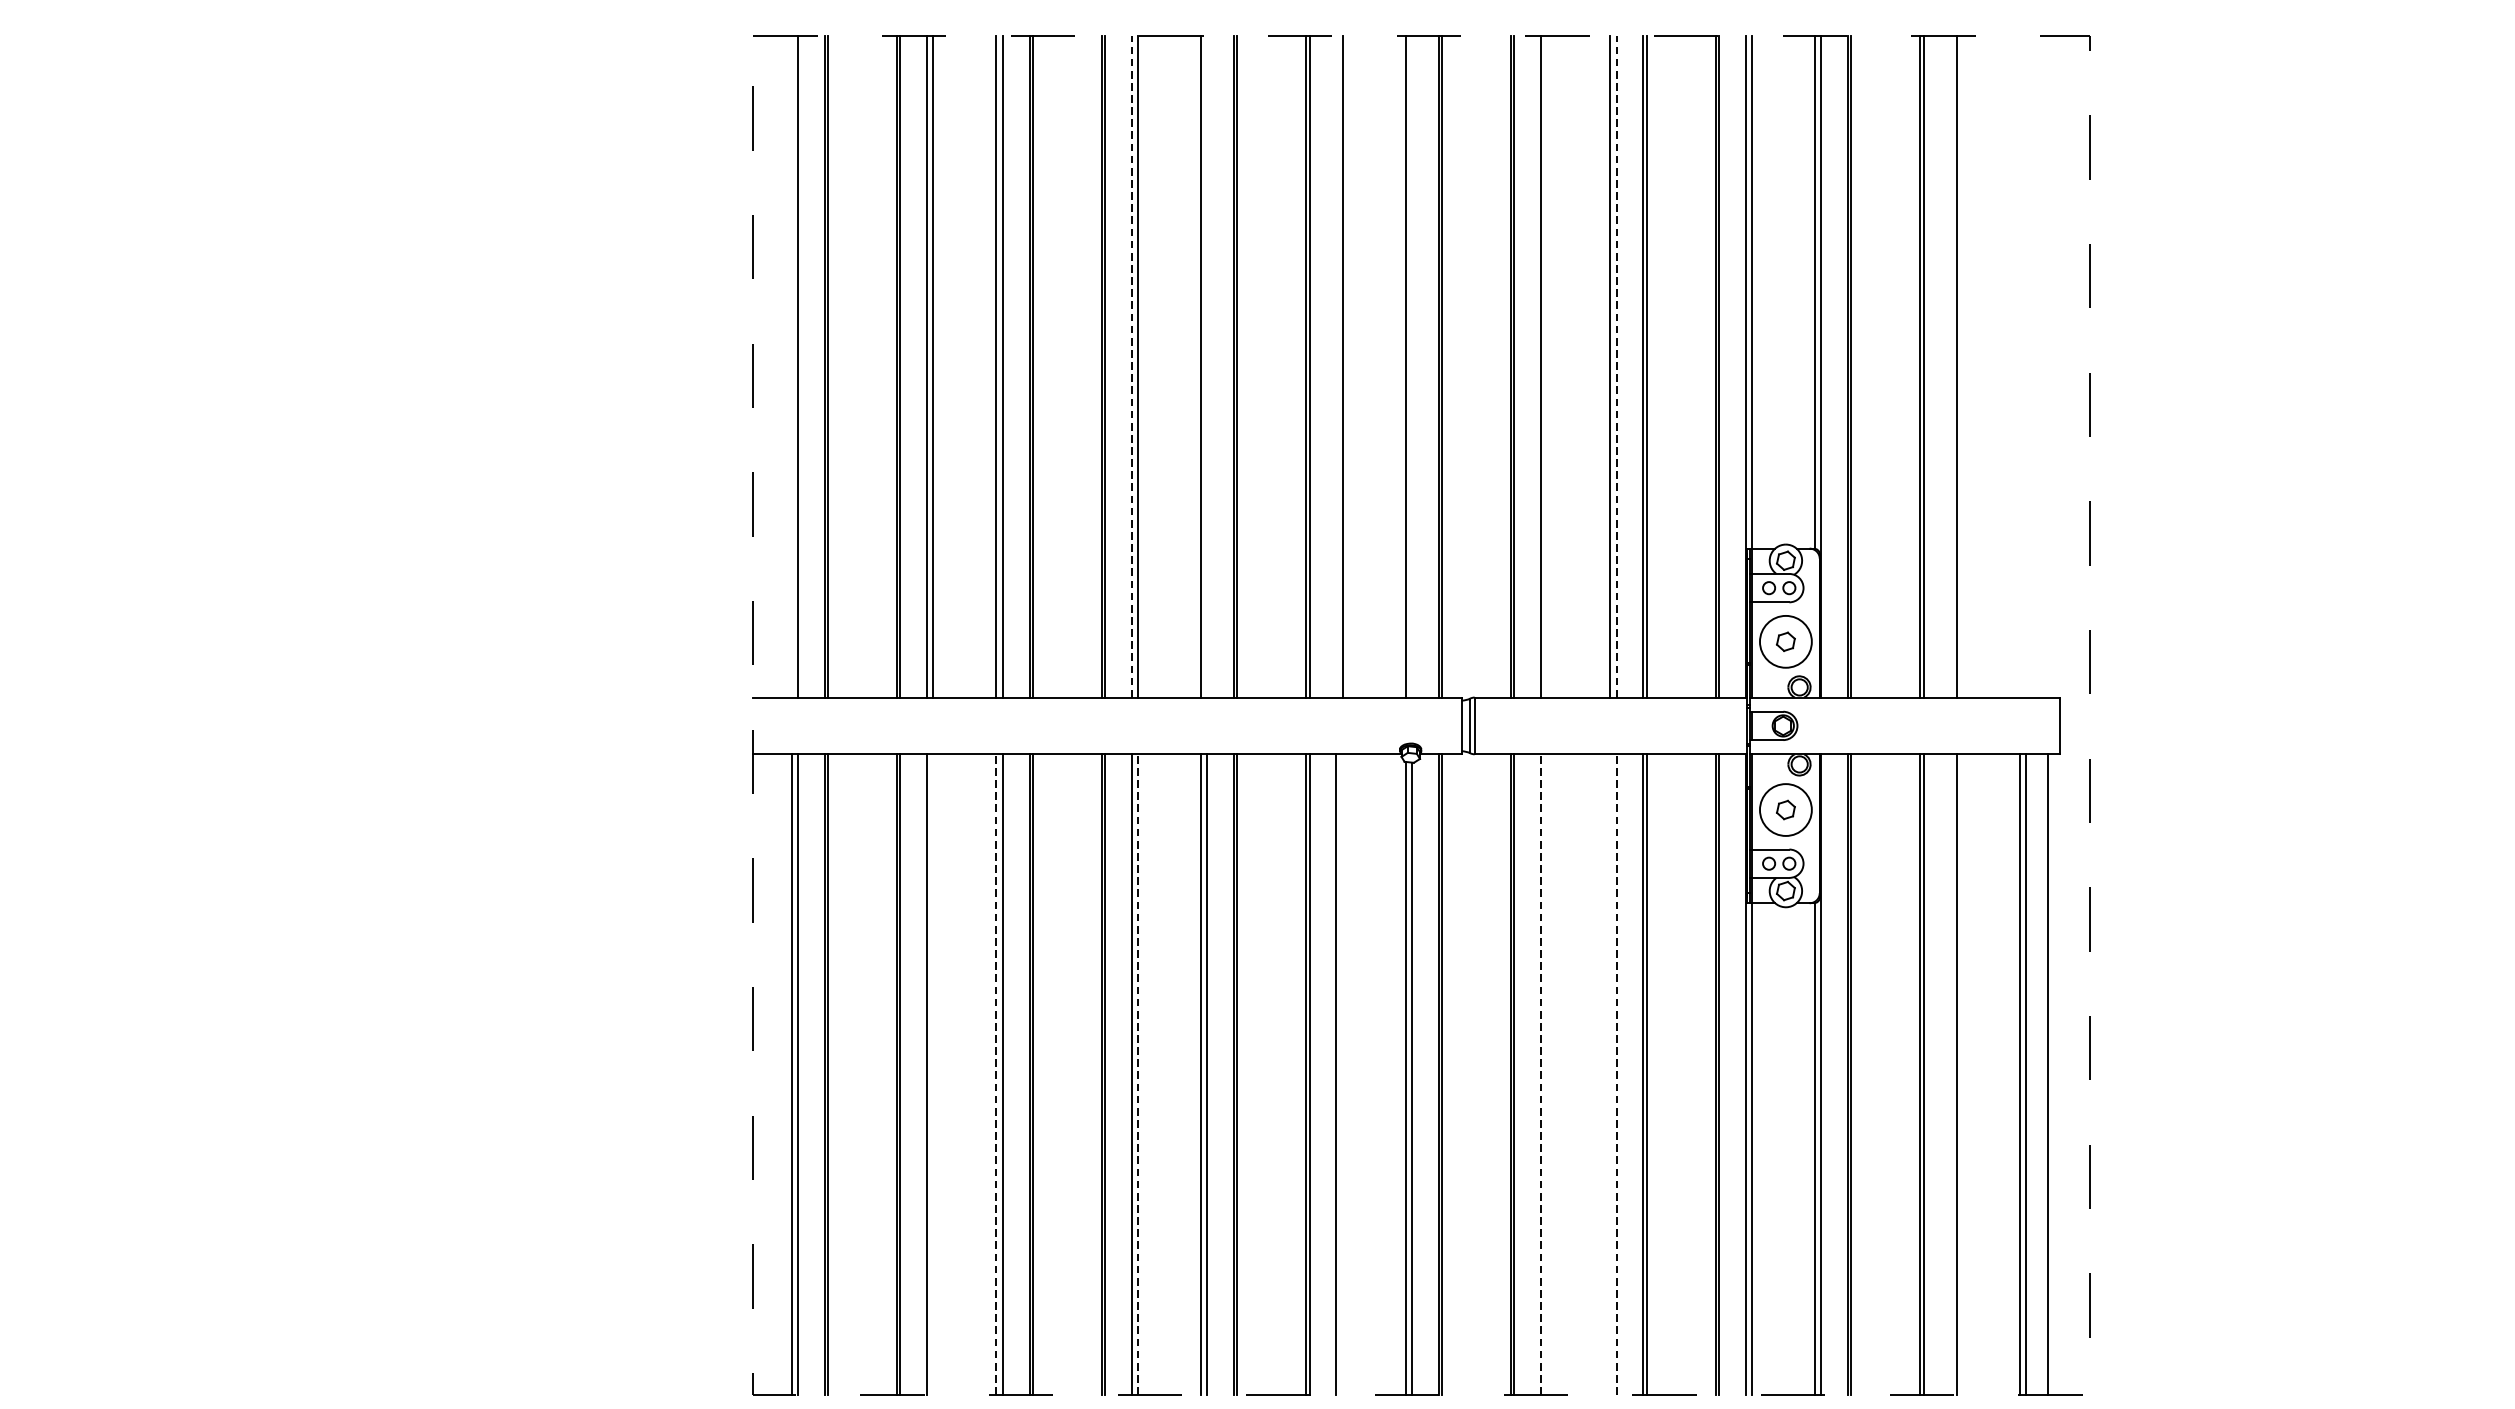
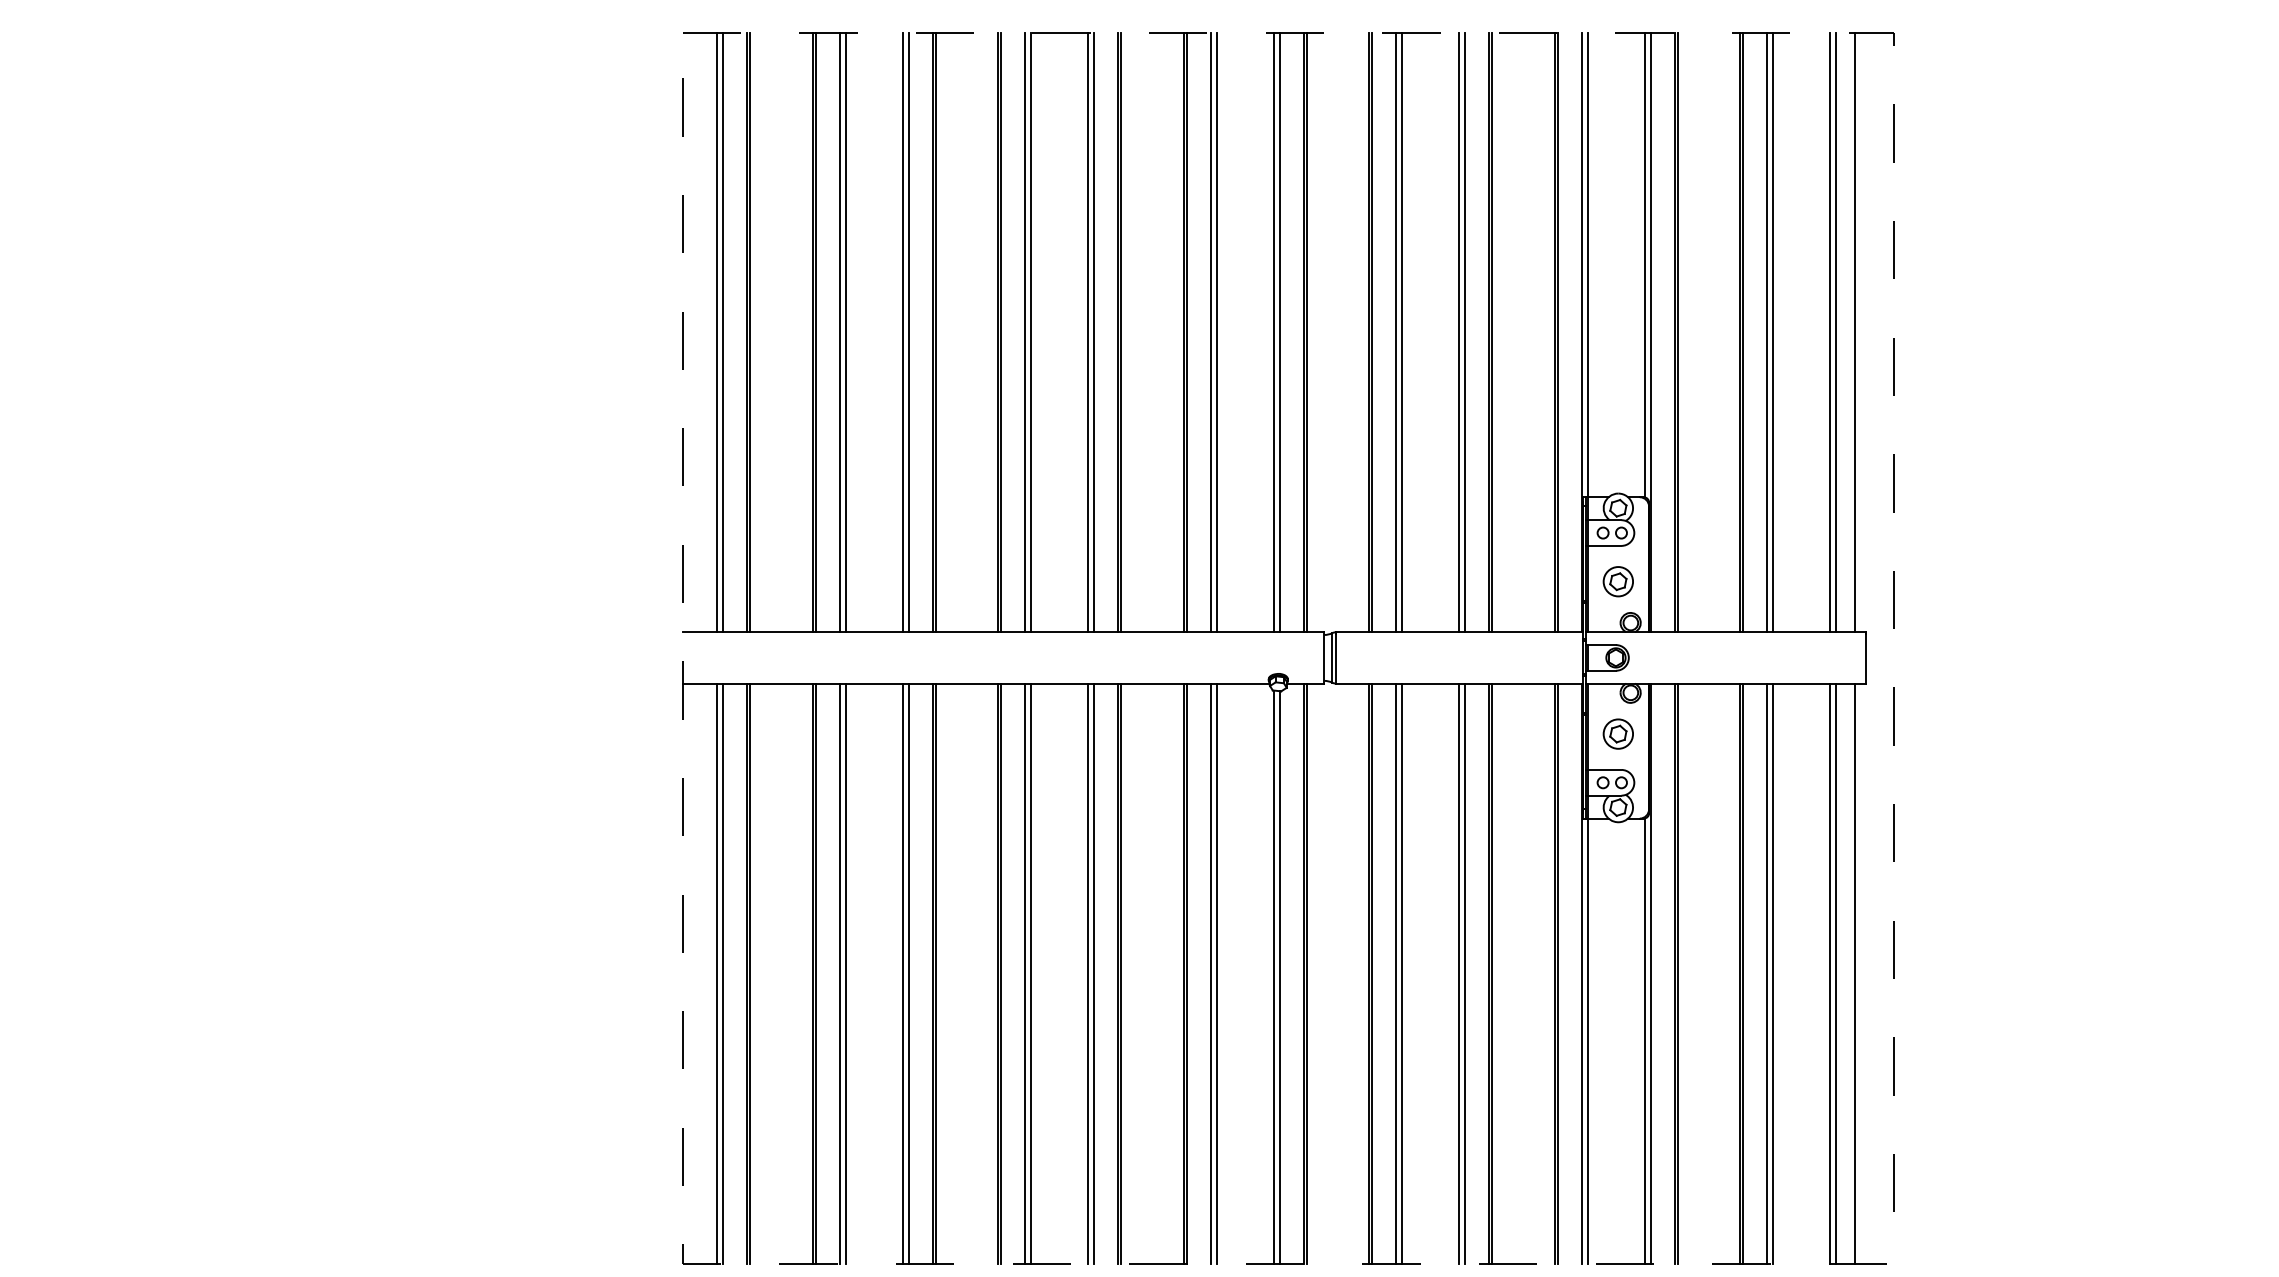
line: (791, 366) -> (717, 332), added
line: (1131, 366) -> (1025, 332), dashed -> solid
line: (1207, 366) -> (1094, 332), added
line: (1335, 366) -> (1210, 332), added
line: (1411, 366) -> (1279, 332), added
line: (1547, 366) -> (1402, 332), added
line: (1617, 366) -> (1465, 332), dashed -> solid
line: (1950, 366) -> (1767, 332), added
line: (2020, 366) -> (1830, 332), added
line: (2025, 366) -> (1835, 332), added
line: (2047, 366) -> (1855, 332), added
circle: (1786, 641) -> (1618, 581), size x0.62
circle: (1786, 809) -> (1618, 733), size x0.62
line: (933, 1074) -> (845, 973), added
line: (995, 1074) -> (902, 973), dashed -> solid
line: (1138, 1074) -> (1031, 973), dashed -> solid
line: (1342, 1074) -> (1216, 973), added
line: (1541, 1074) -> (1396, 973), dashed -> solid
line: (1547, 1074) -> (1402, 973), added
line: (1610, 1074) -> (1459, 973), added
line: (1617, 1074) -> (1465, 973), dashed -> solid
line: (1950, 1074) -> (1767, 973), added

